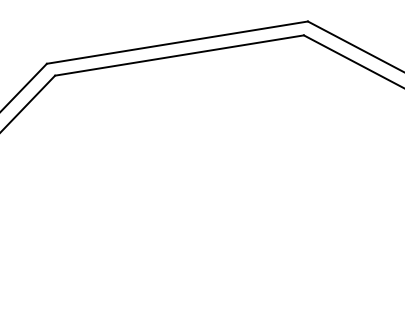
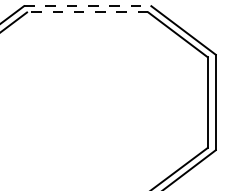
line: (177, 43) -> (87, 6), solid -> dashed
line: (179, 55) -> (87, 12), solid -> dashed

